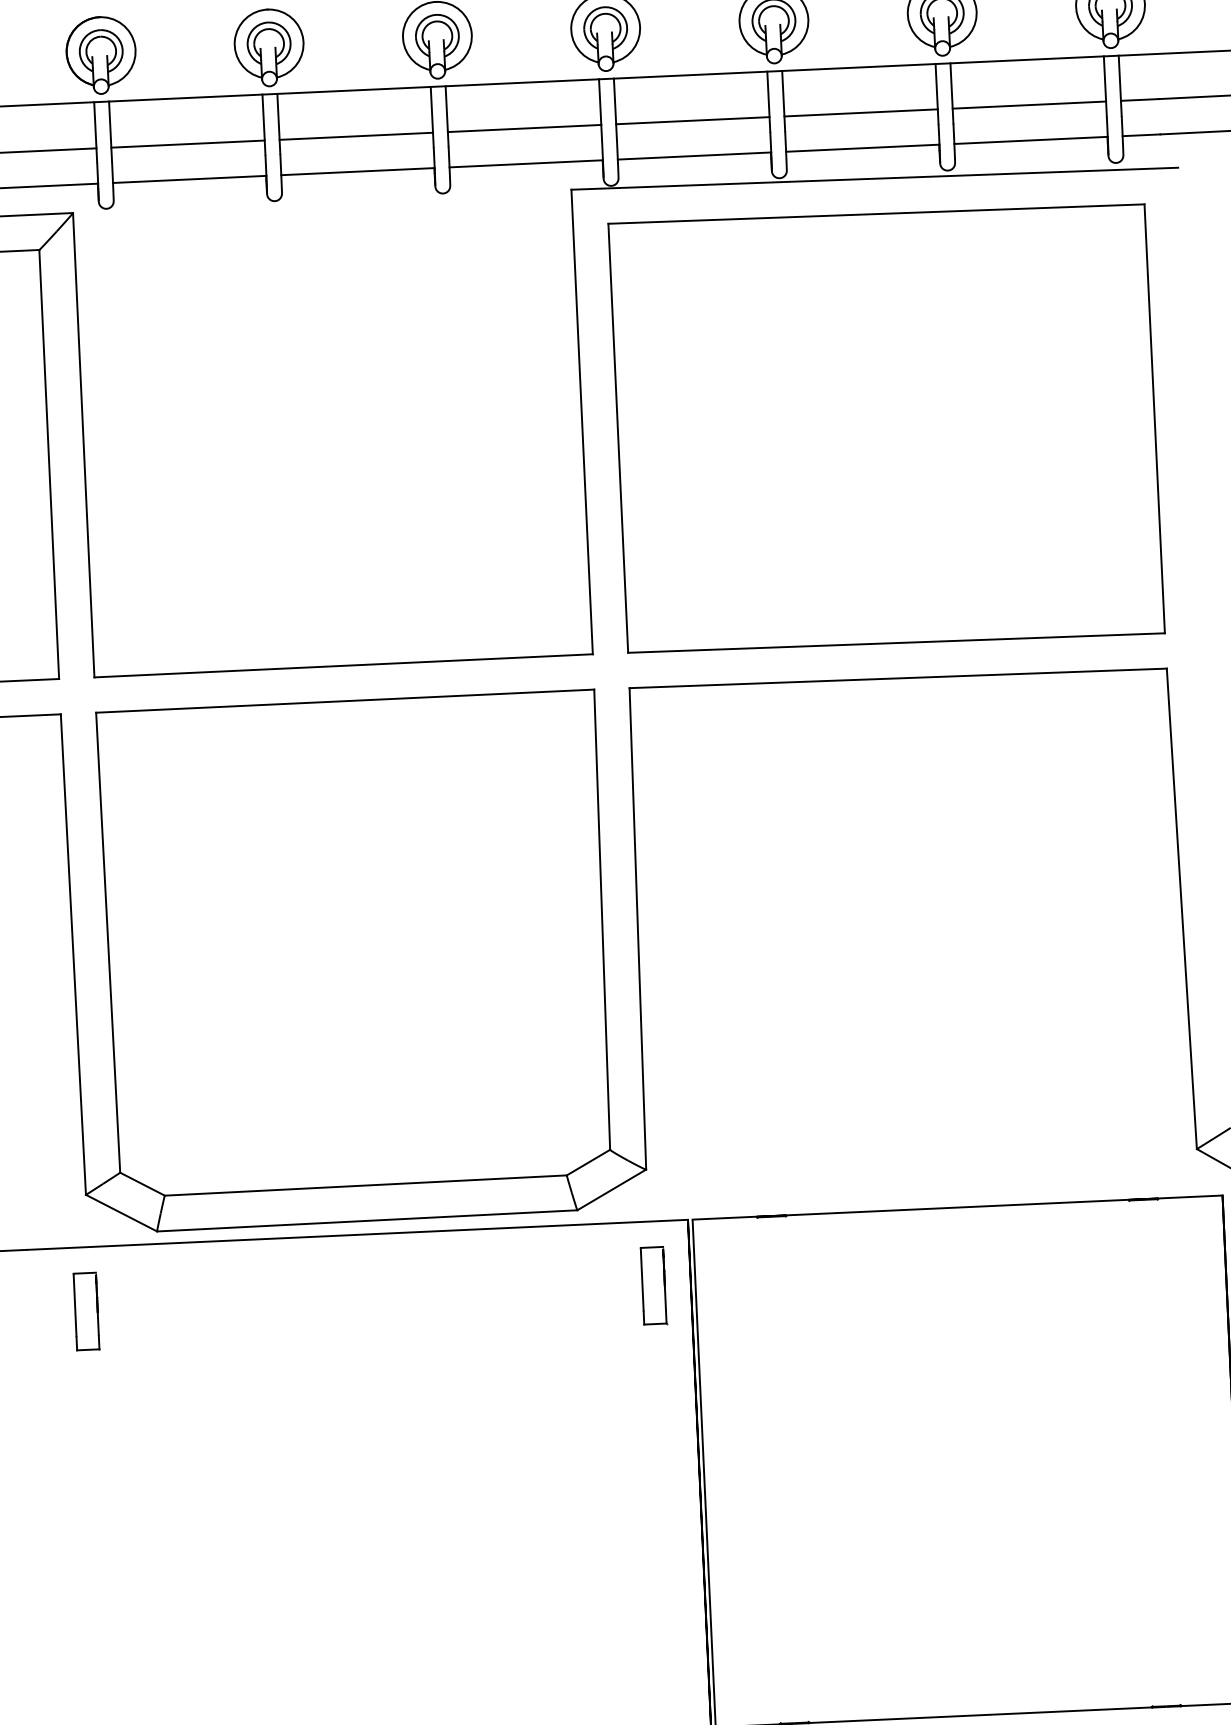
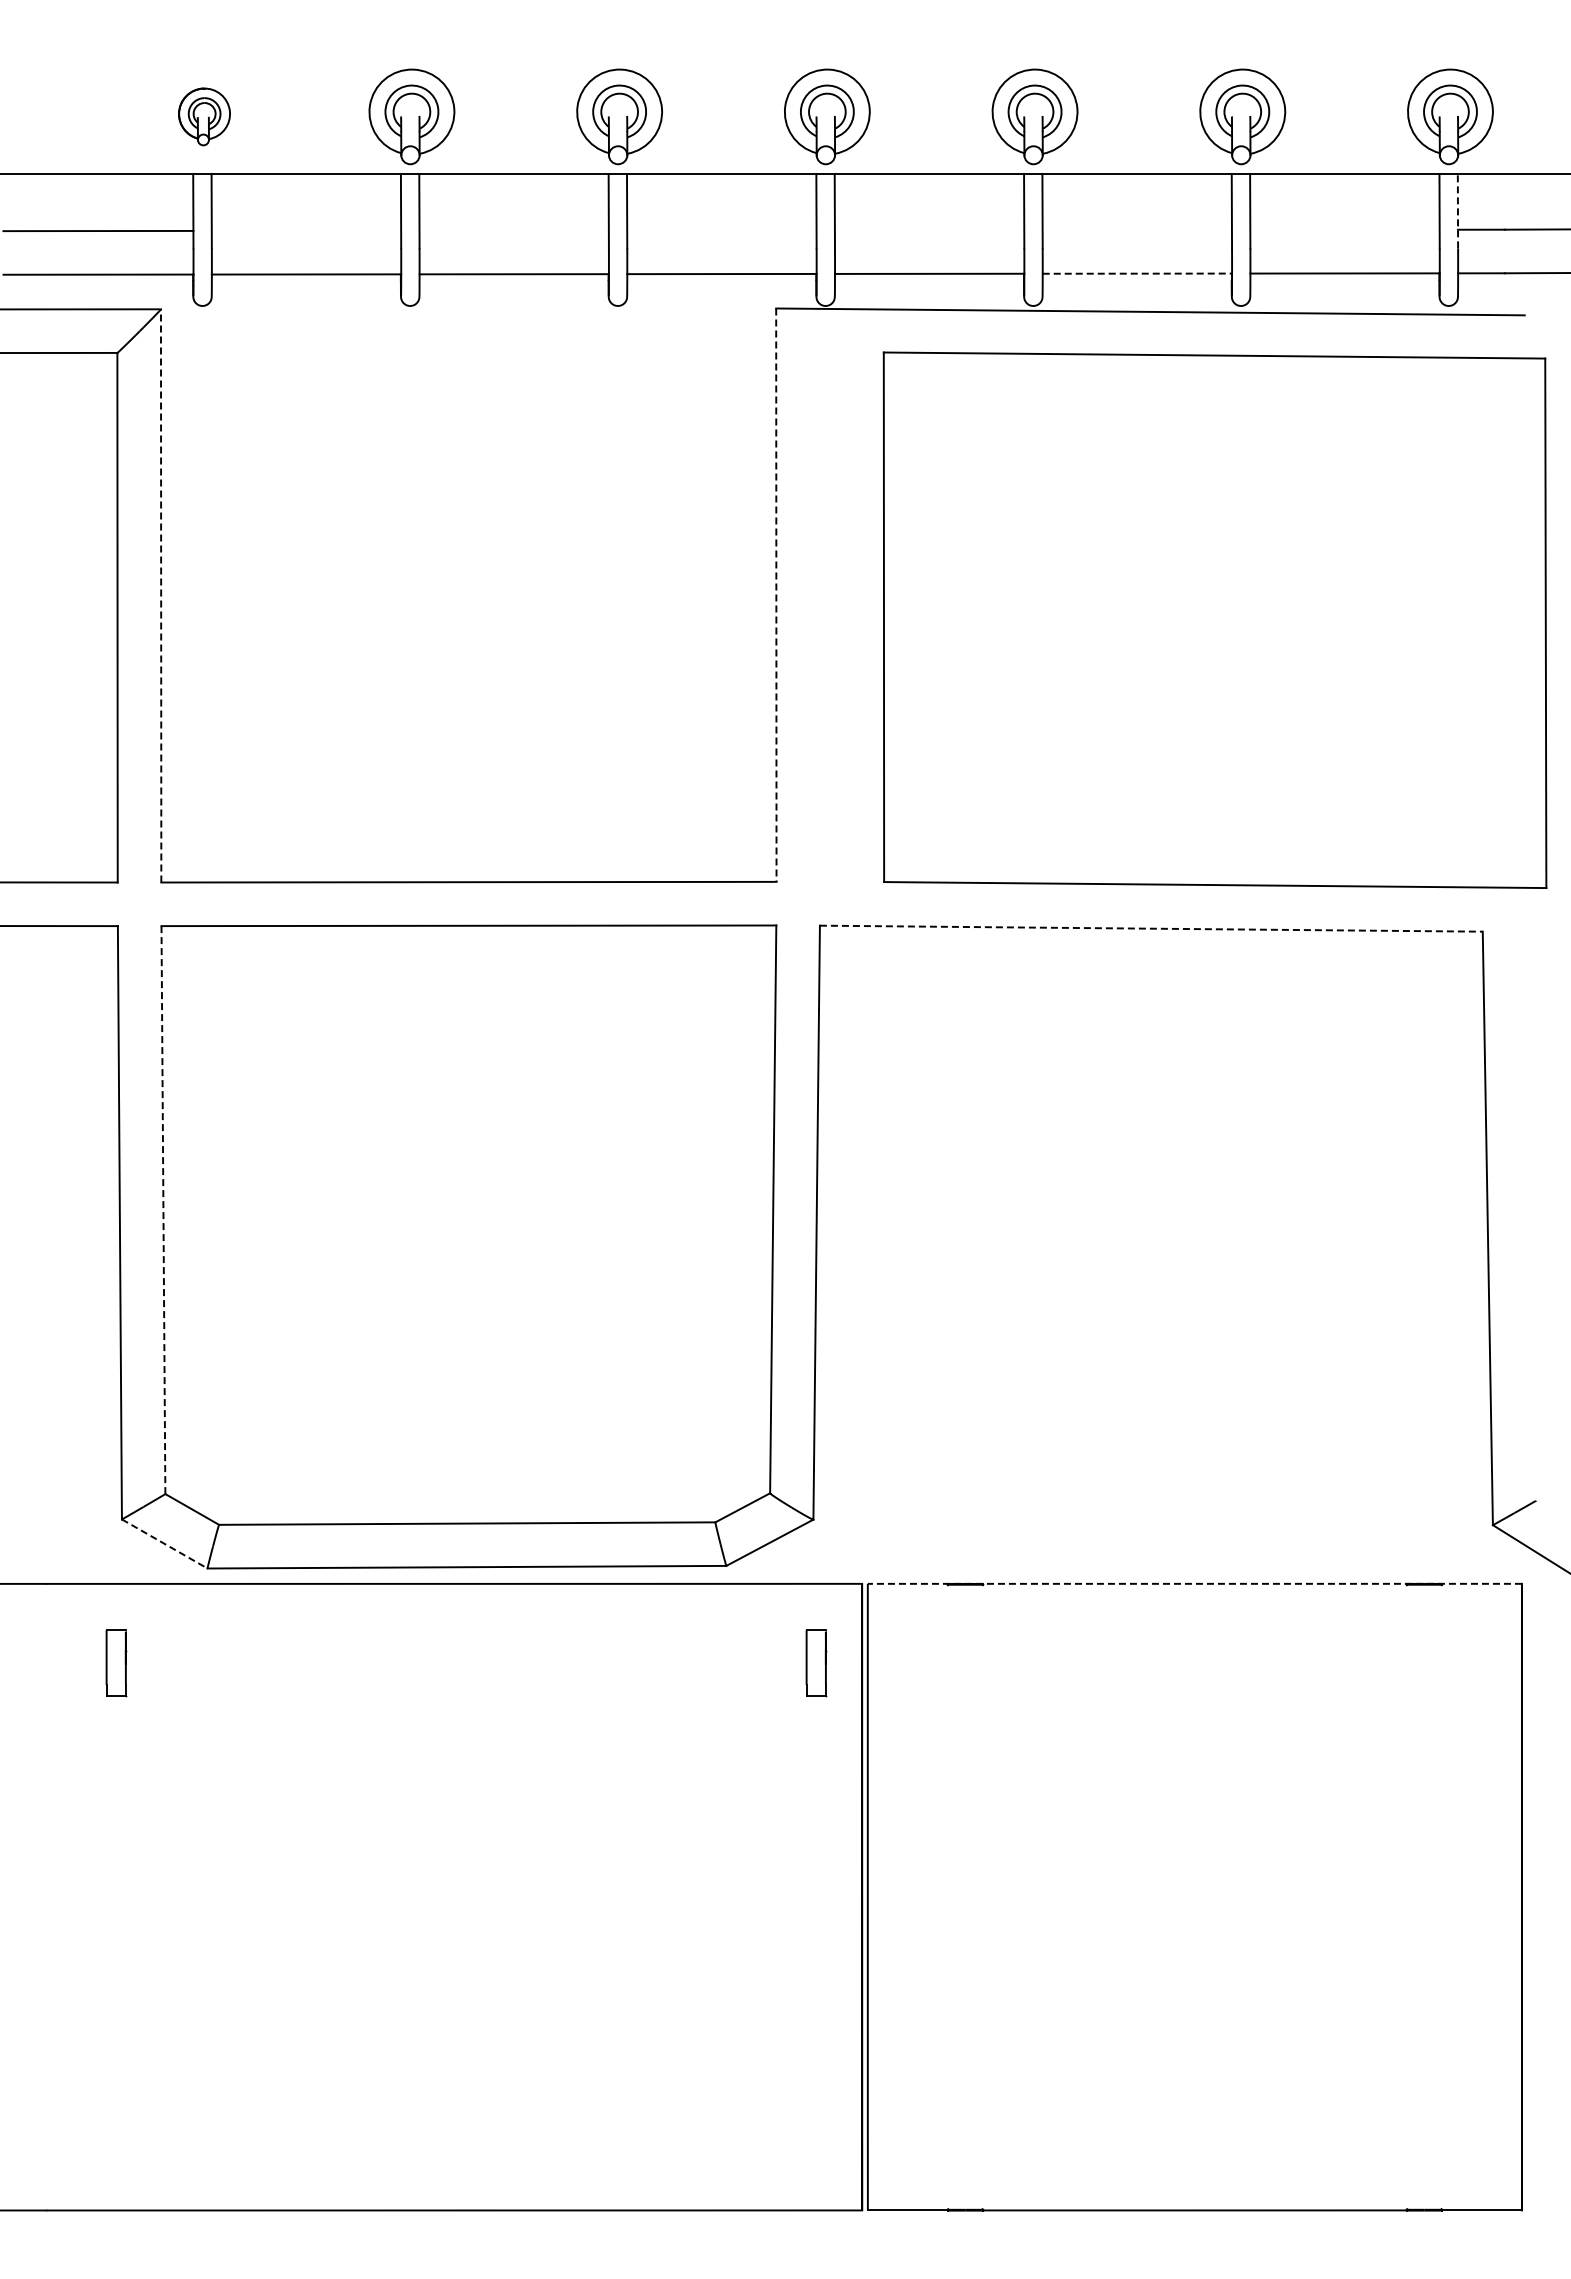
part: (101, 55) -> (204, 116), size x0.6
line: (1119, 85) -> (1457, 210), solid -> dashed
line: (1028, 104) -> (1344, 229), removed
line: (860, 112) -> (1136, 229), removed
line: (692, 120) -> (929, 230), removed
line: (524, 128) -> (721, 230), removed
line: (355, 136) -> (513, 230), removed
line: (188, 143) -> (306, 230), removed
line: (862, 148) -> (1137, 273), solid -> dashed
line: (582, 422) -> (776, 595), solid -> dashed
part: (886, 427) -> (1214, 619), moved
line: (84, 444) -> (161, 595), solid -> dashed
line: (898, 678) -> (1151, 928), solid -> dashed
line: (108, 943) -> (163, 1210), solid -> dashed
line: (957, 1207) -> (1194, 1583), solid -> dashed
line: (122, 1213) -> (165, 1544), solid -> dashed
part: (653, 1286) -> (816, 1663), size x0.7
part: (86, 1311) -> (116, 1663), size x0.7

